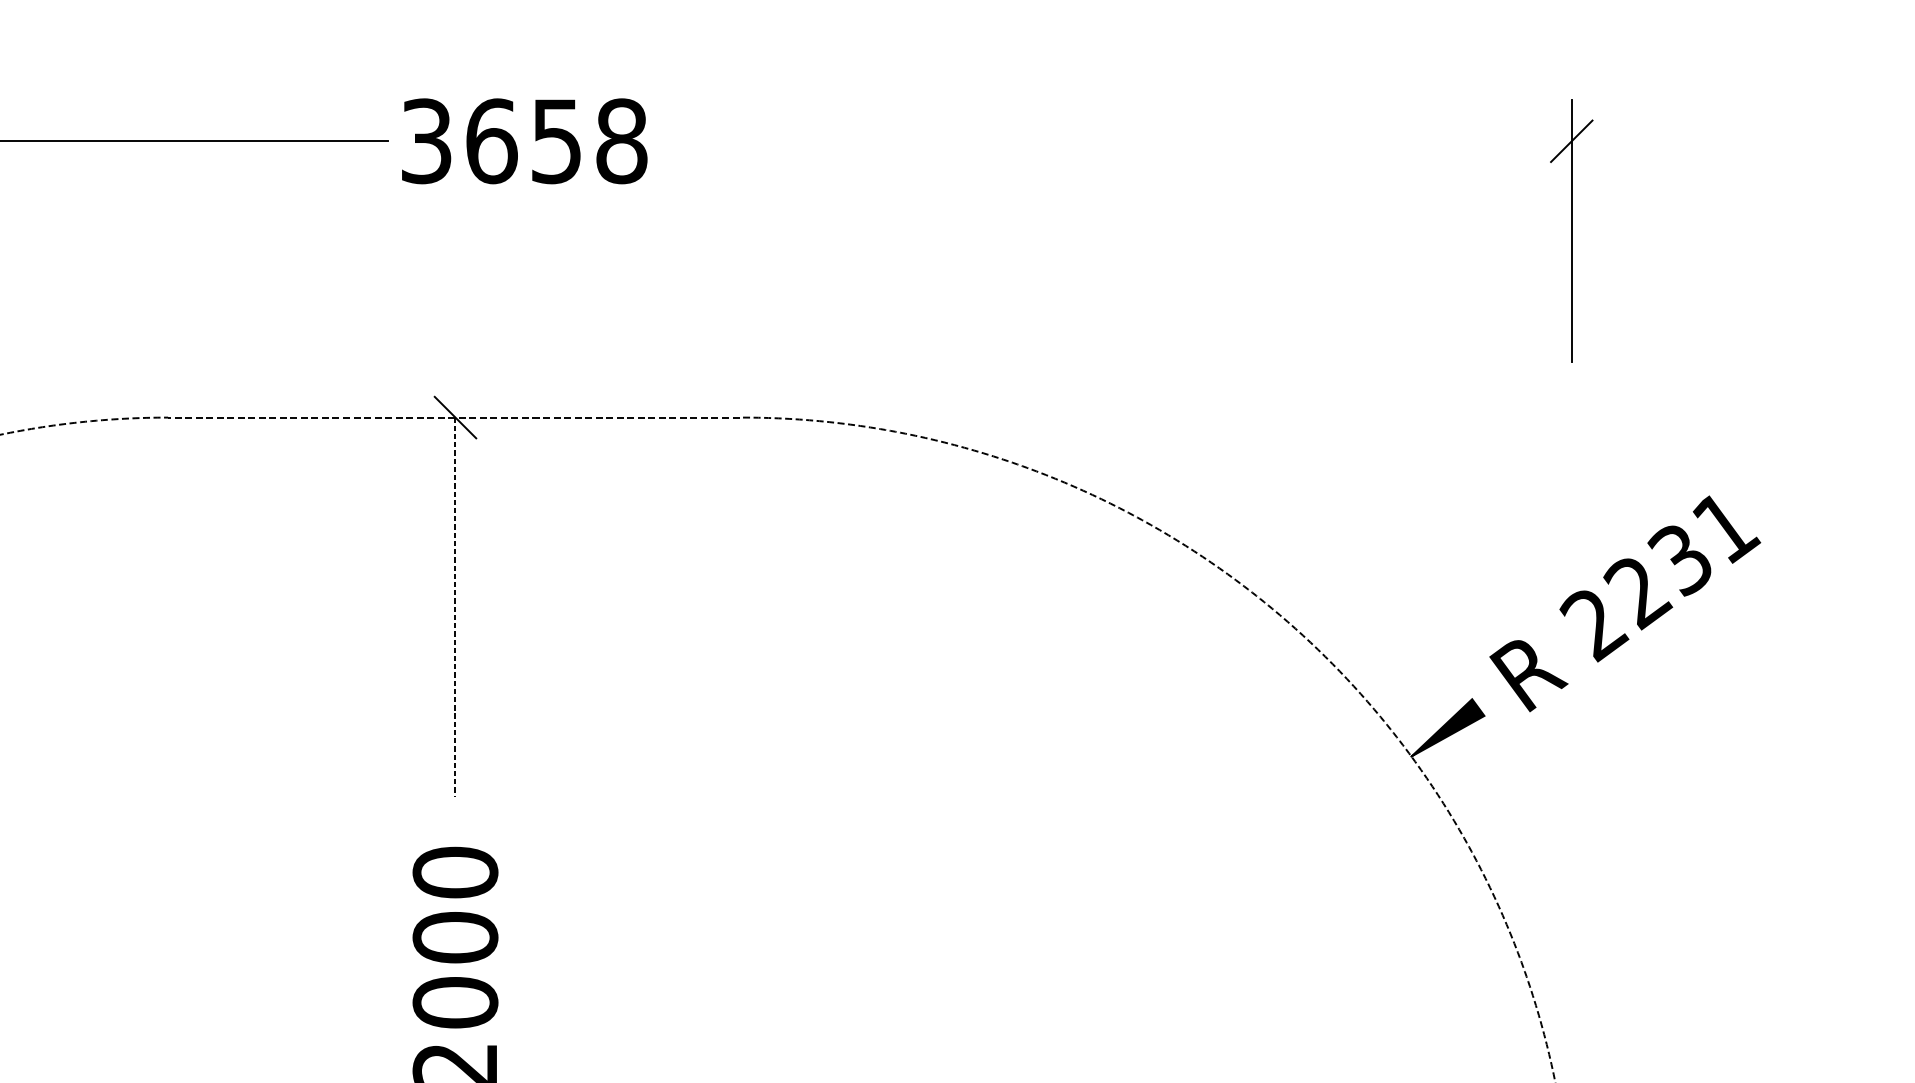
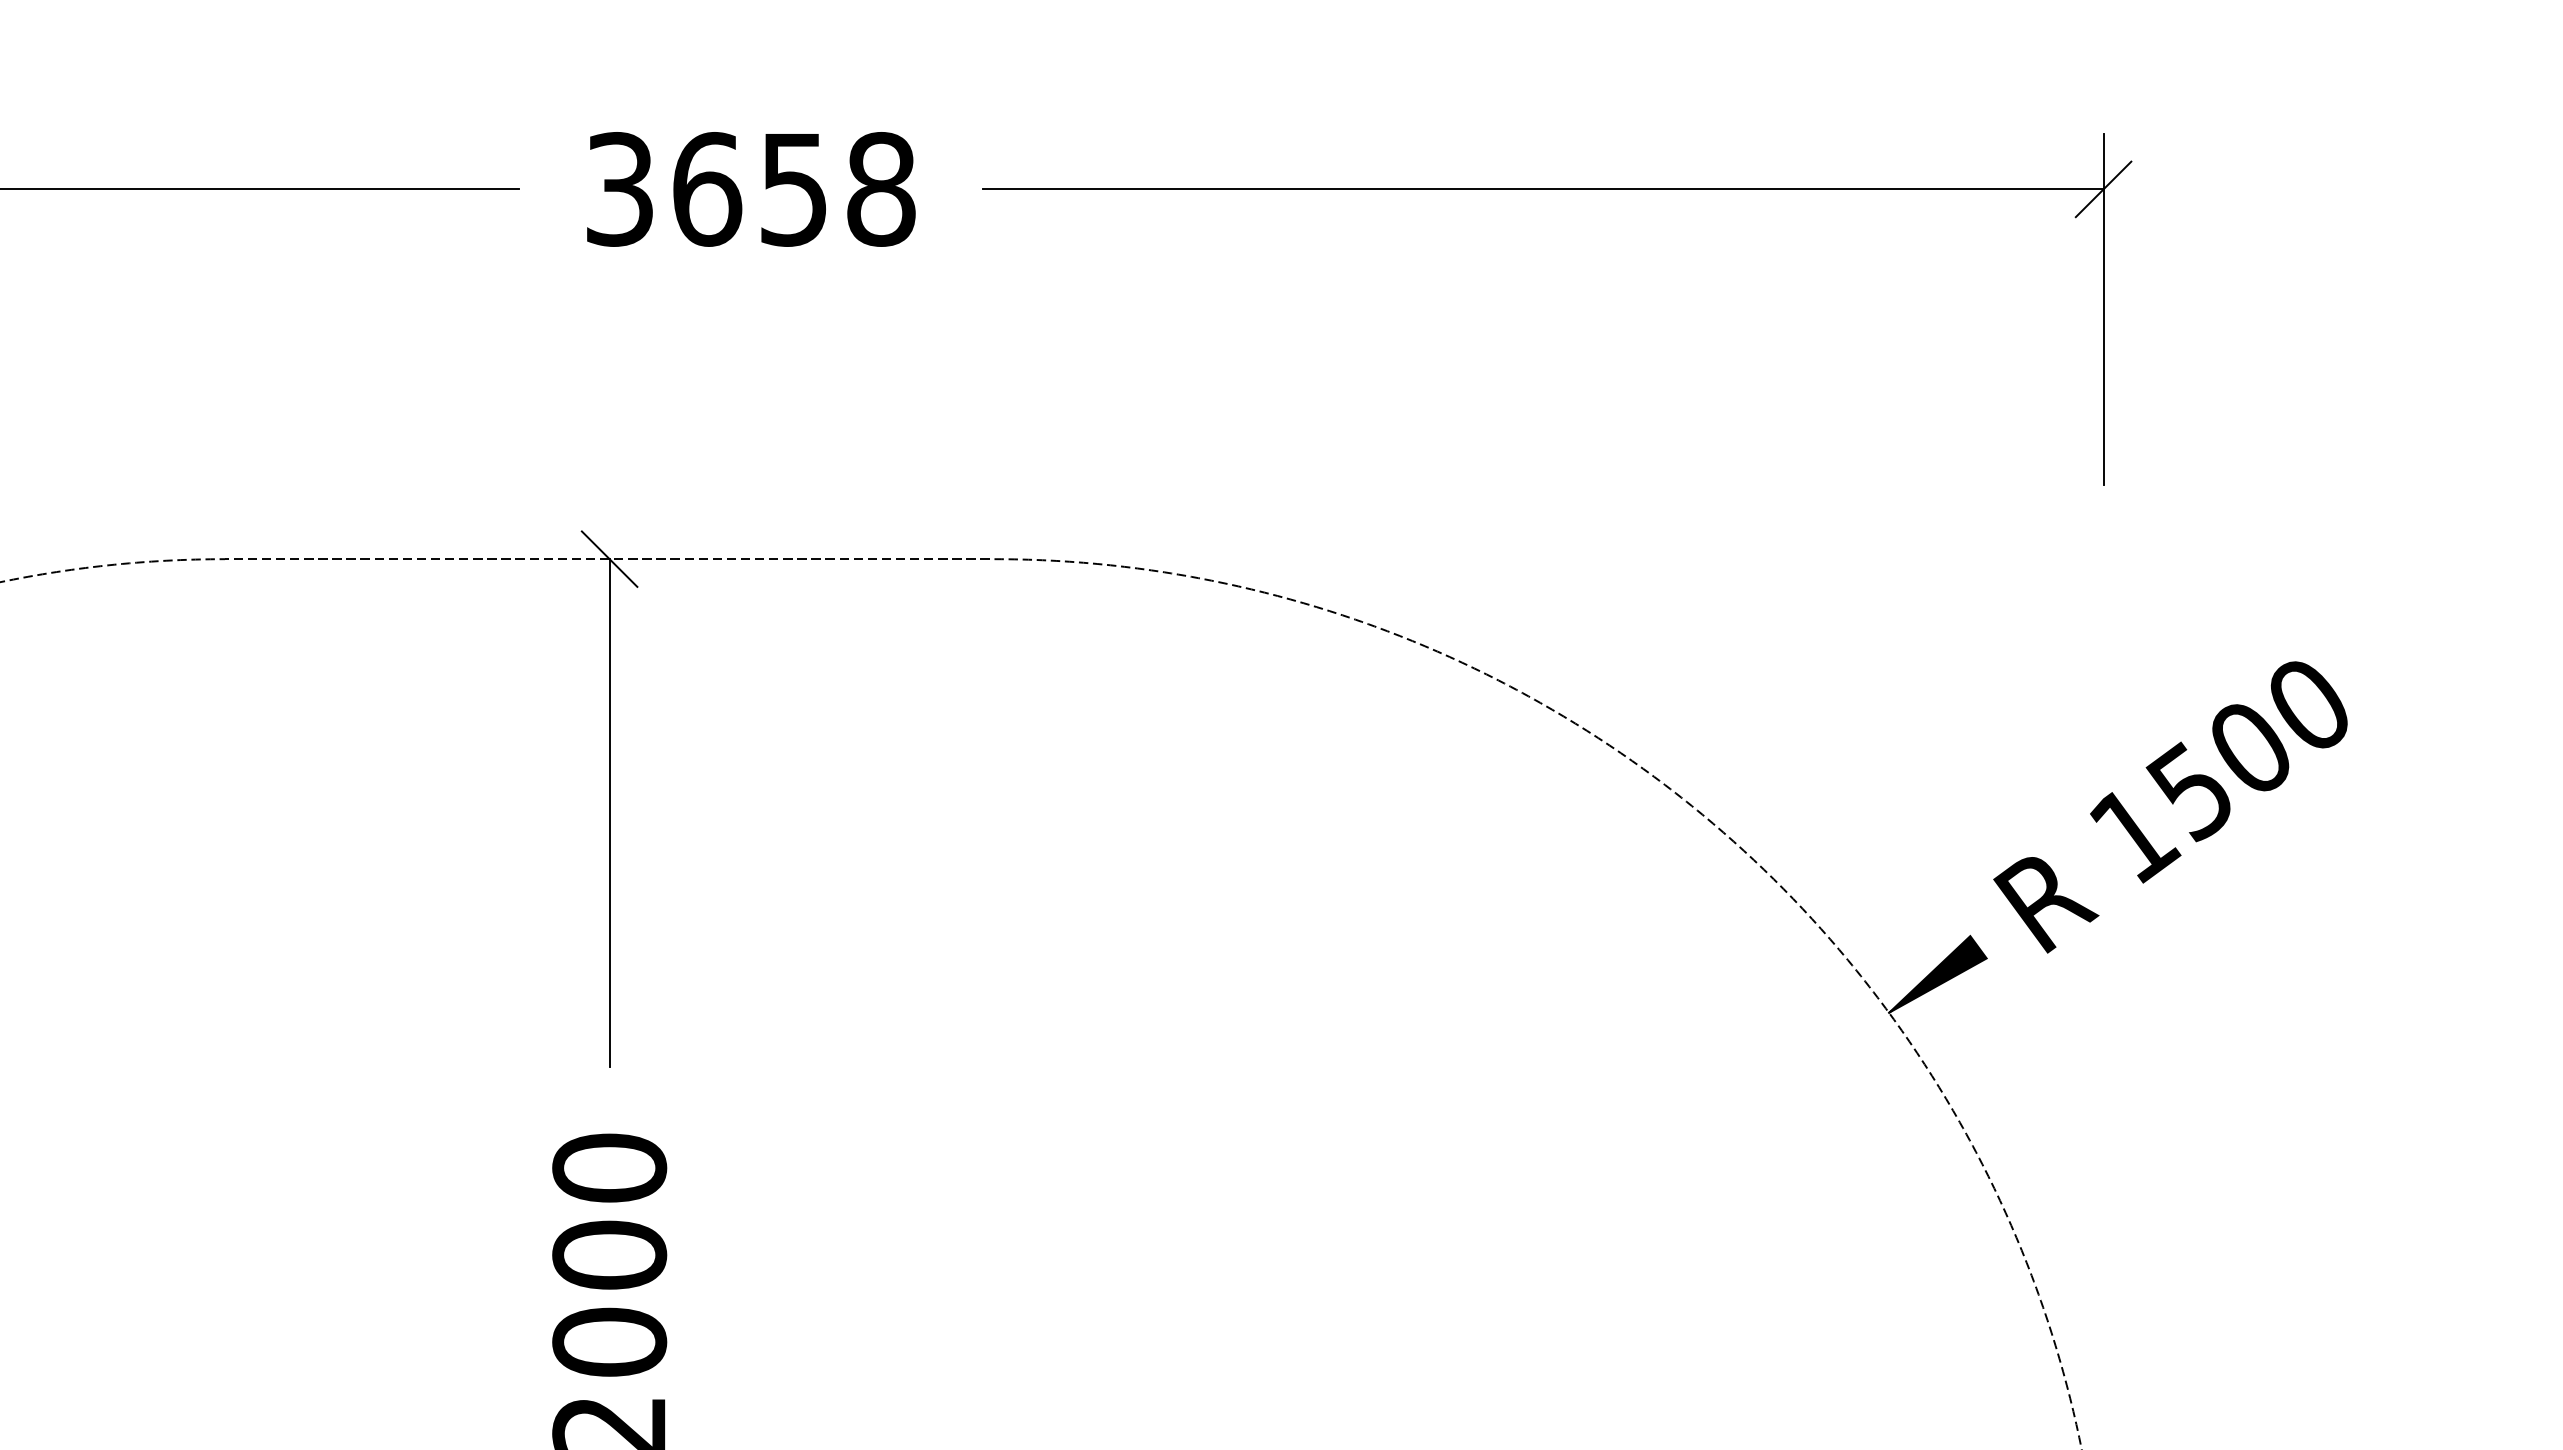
text: (524, 141) -> (751, 189), moved
line: (1153, 141) -> (1543, 189), added
text: (1660, 578) -> (2222, 774), 2231 -> 1500
line: (455, 606) -> (609, 812), dashed -> solid

